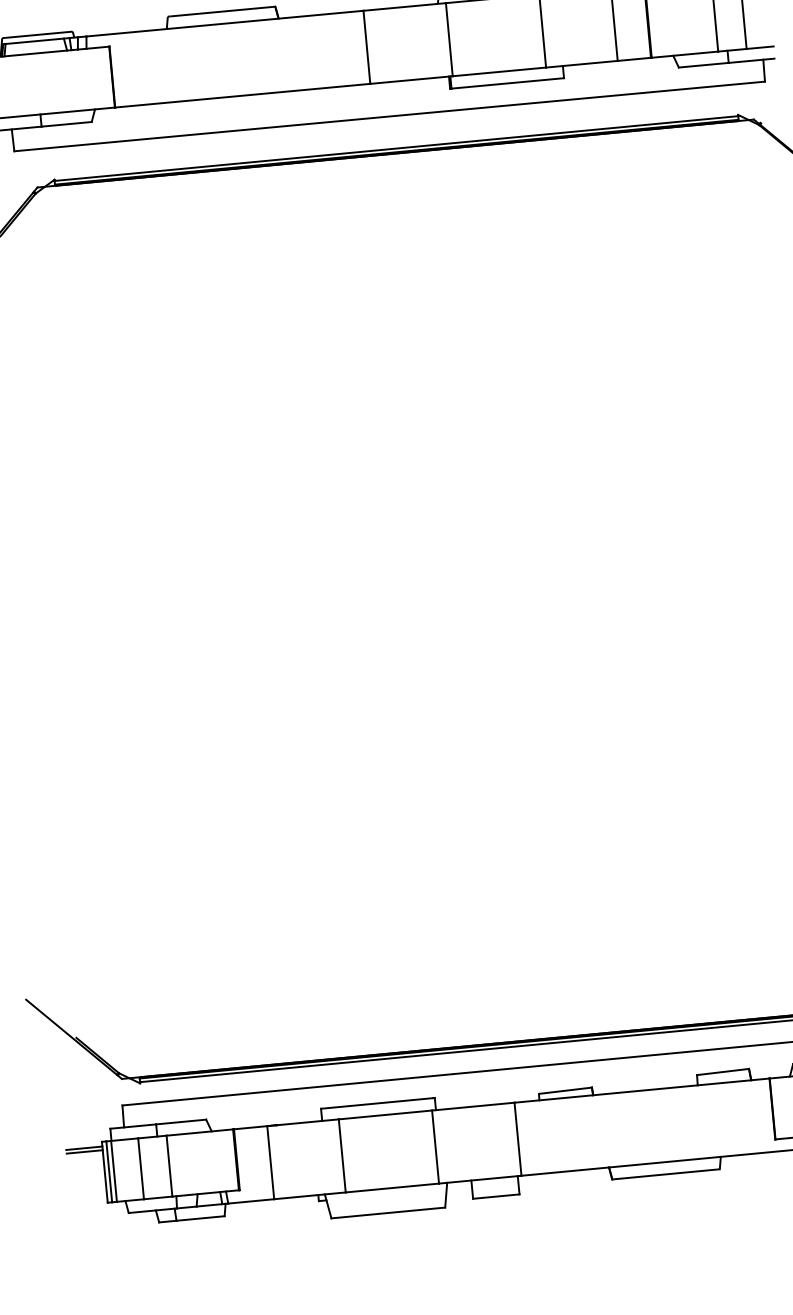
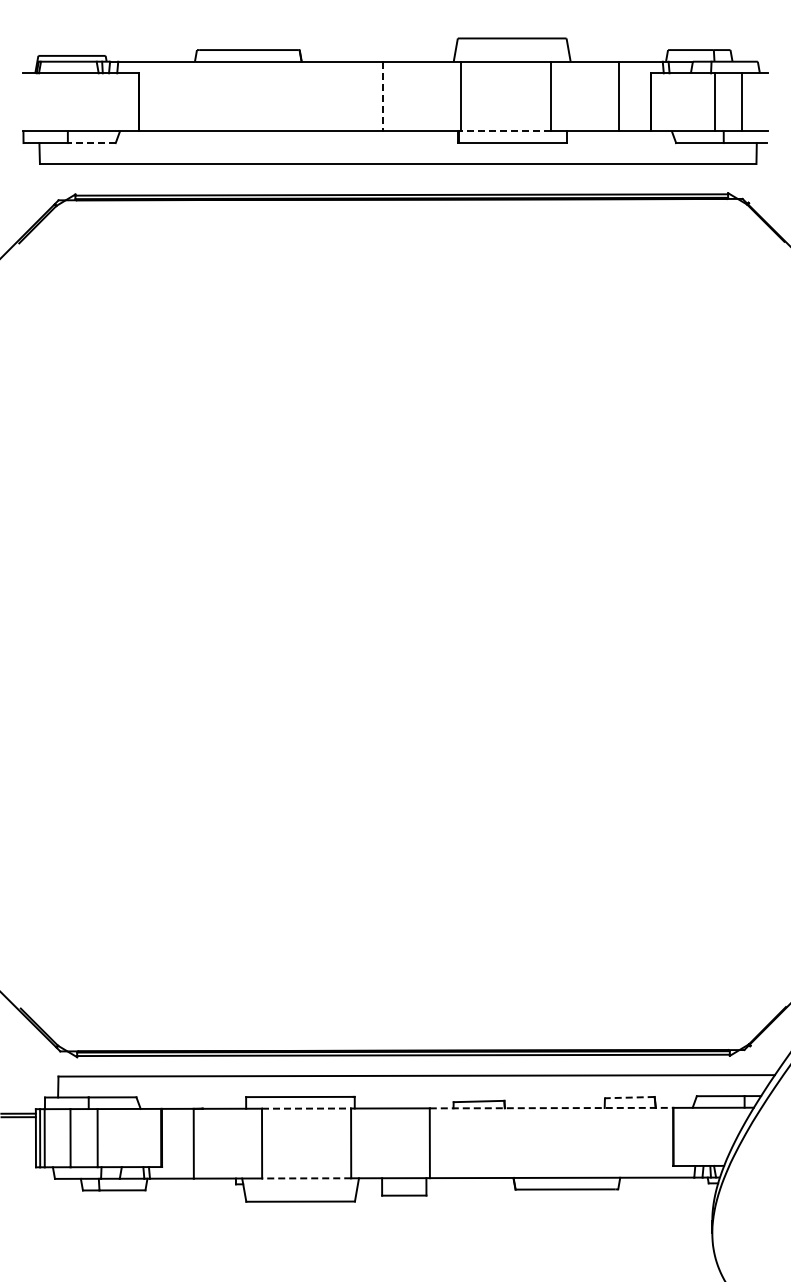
line: (366, 47) -> (382, 96), solid -> dashed
line: (498, 71) -> (505, 131), solid -> dashed
line: (66, 124) -> (91, 143), solid -> dashed
line: (722, 1071) -> (629, 1097), solid -> dashed
line: (642, 1091) -> (551, 1108), solid -> dashed
line: (385, 1114) -> (306, 1108), solid -> dashed
line: (392, 1188) -> (306, 1178), solid -> dashed

